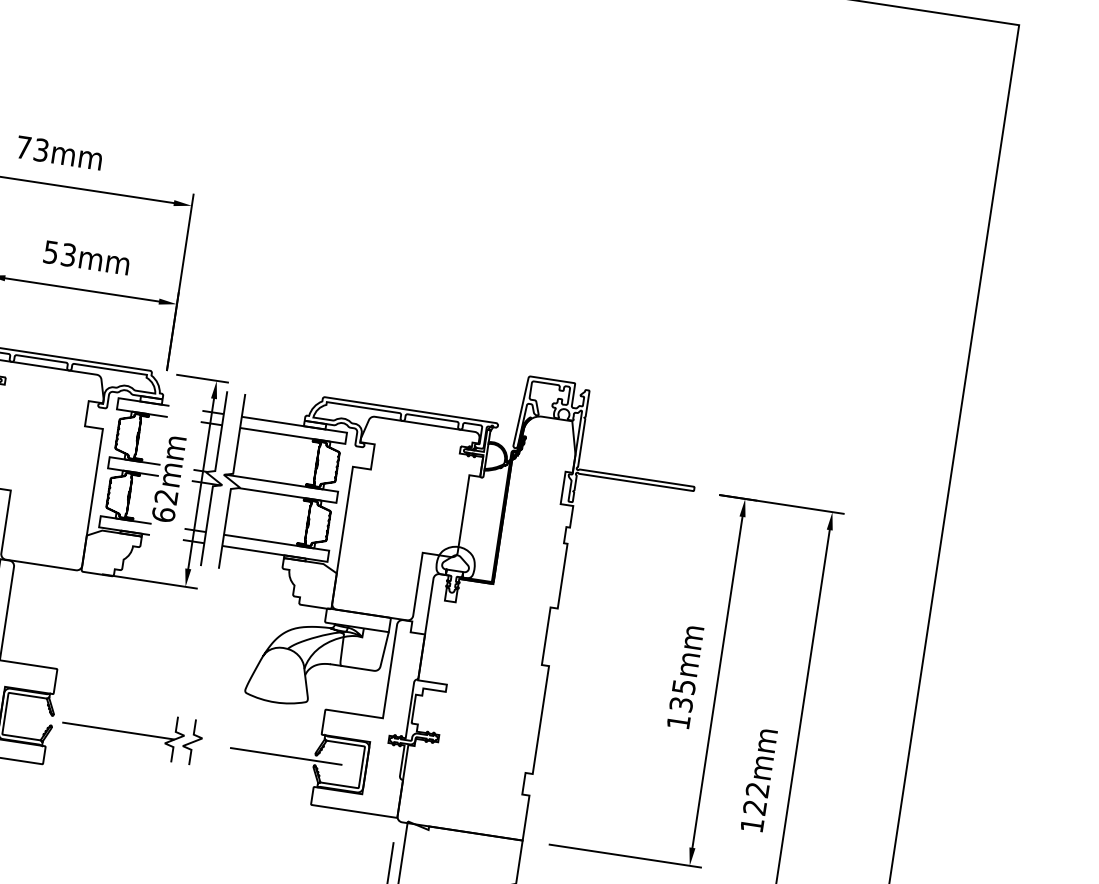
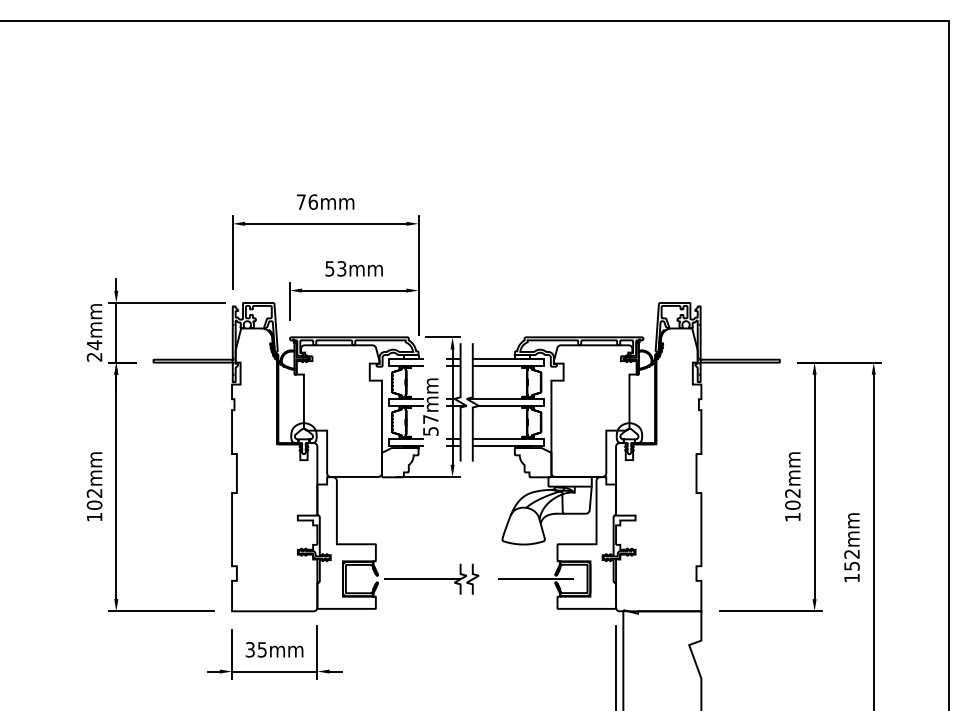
text: (41, 149) -> (313, 201), 73mm -> 76mm
text: (164, 505) -> (430, 425), 62mm -> 57mm
text: (682, 695) -> (792, 499), 135mm -> 102mm
text: (754, 807) -> (851, 566), 122mm -> 152mm

